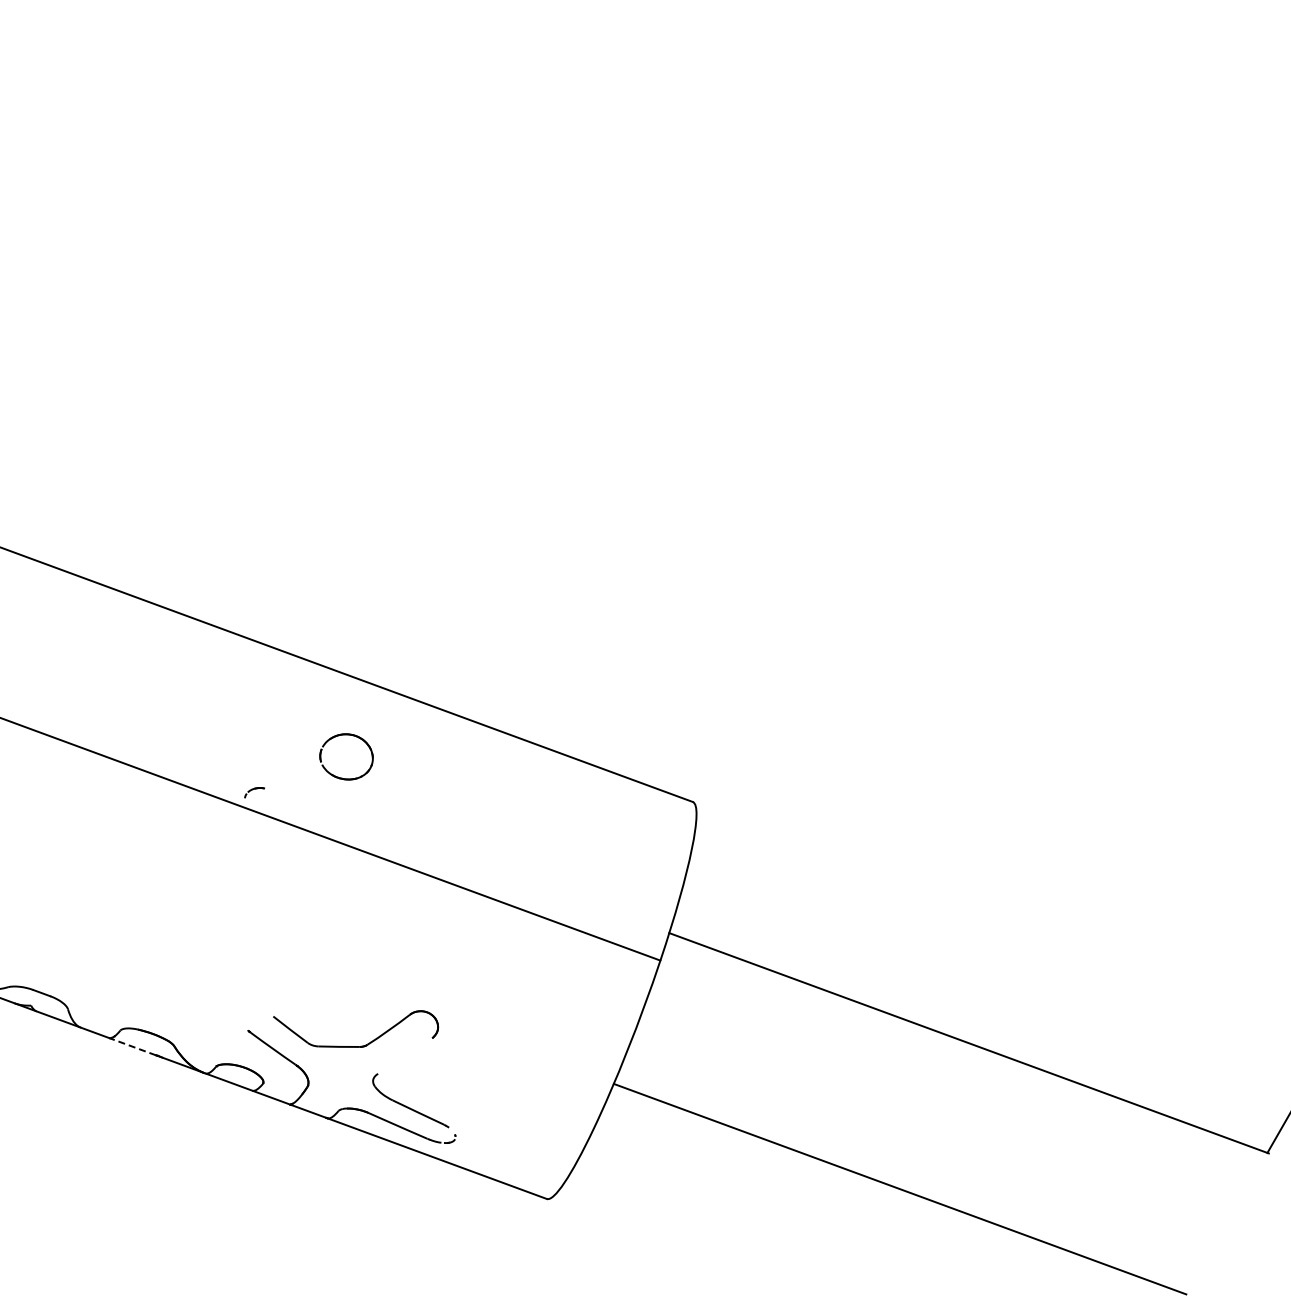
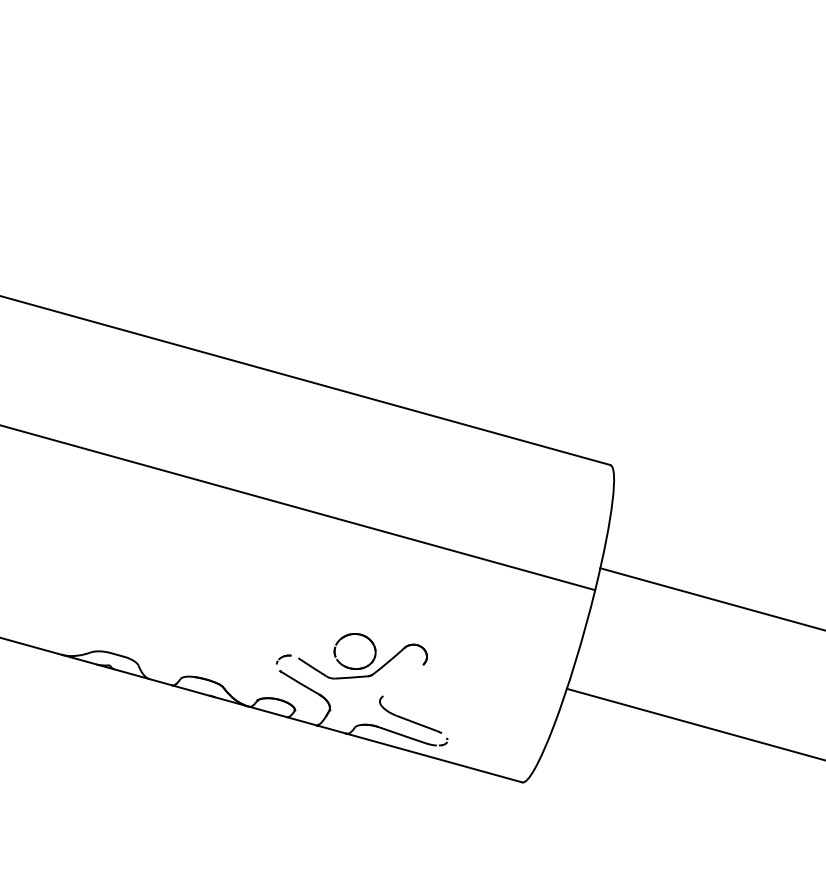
part: (346, 735) -> (353, 634), moved
part: (254, 792) -> (283, 659), moved
line: (132, 1046) -> (191, 690), dashed -> solid

